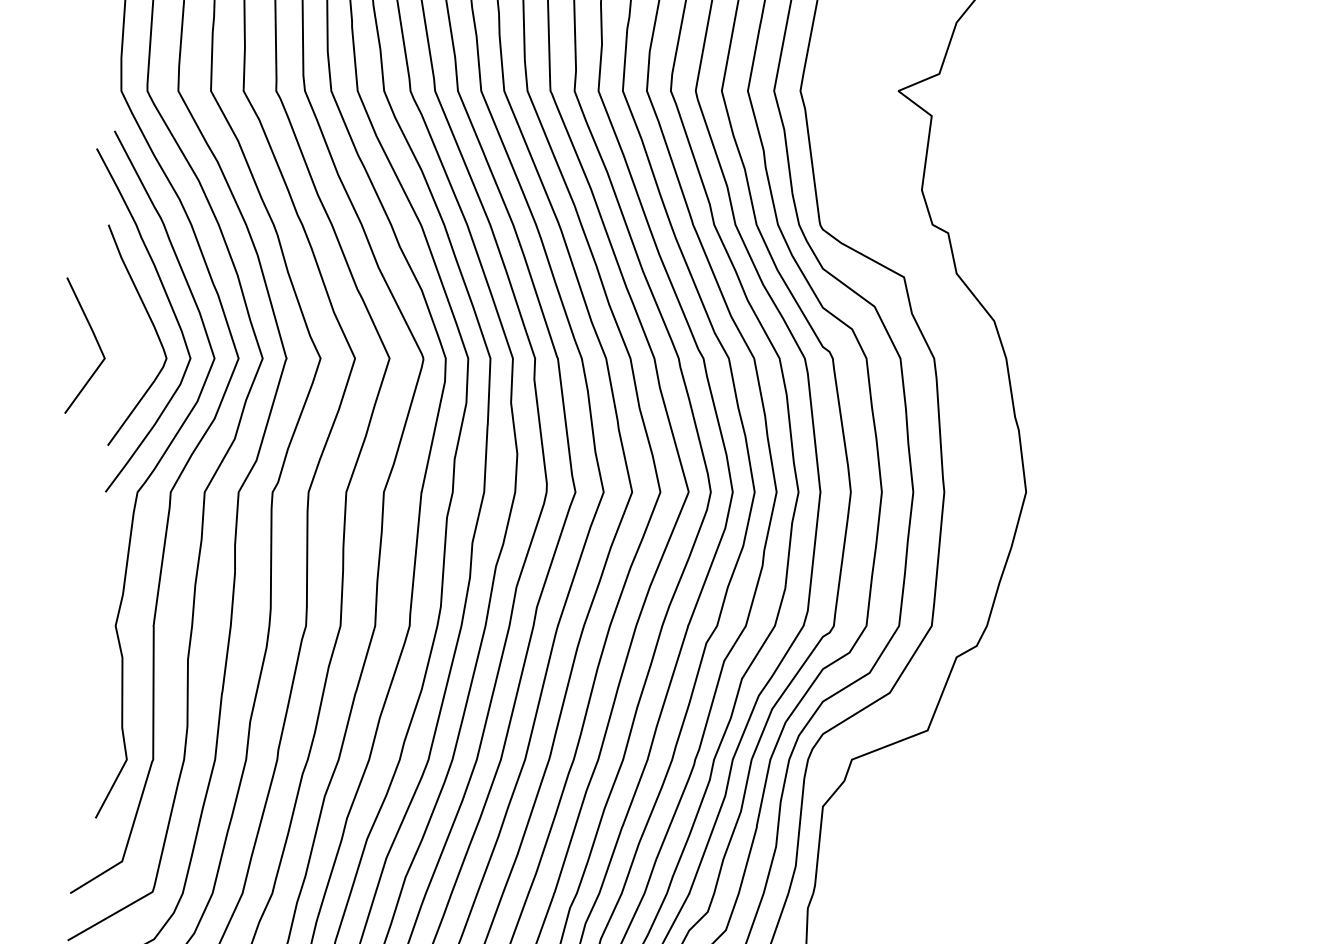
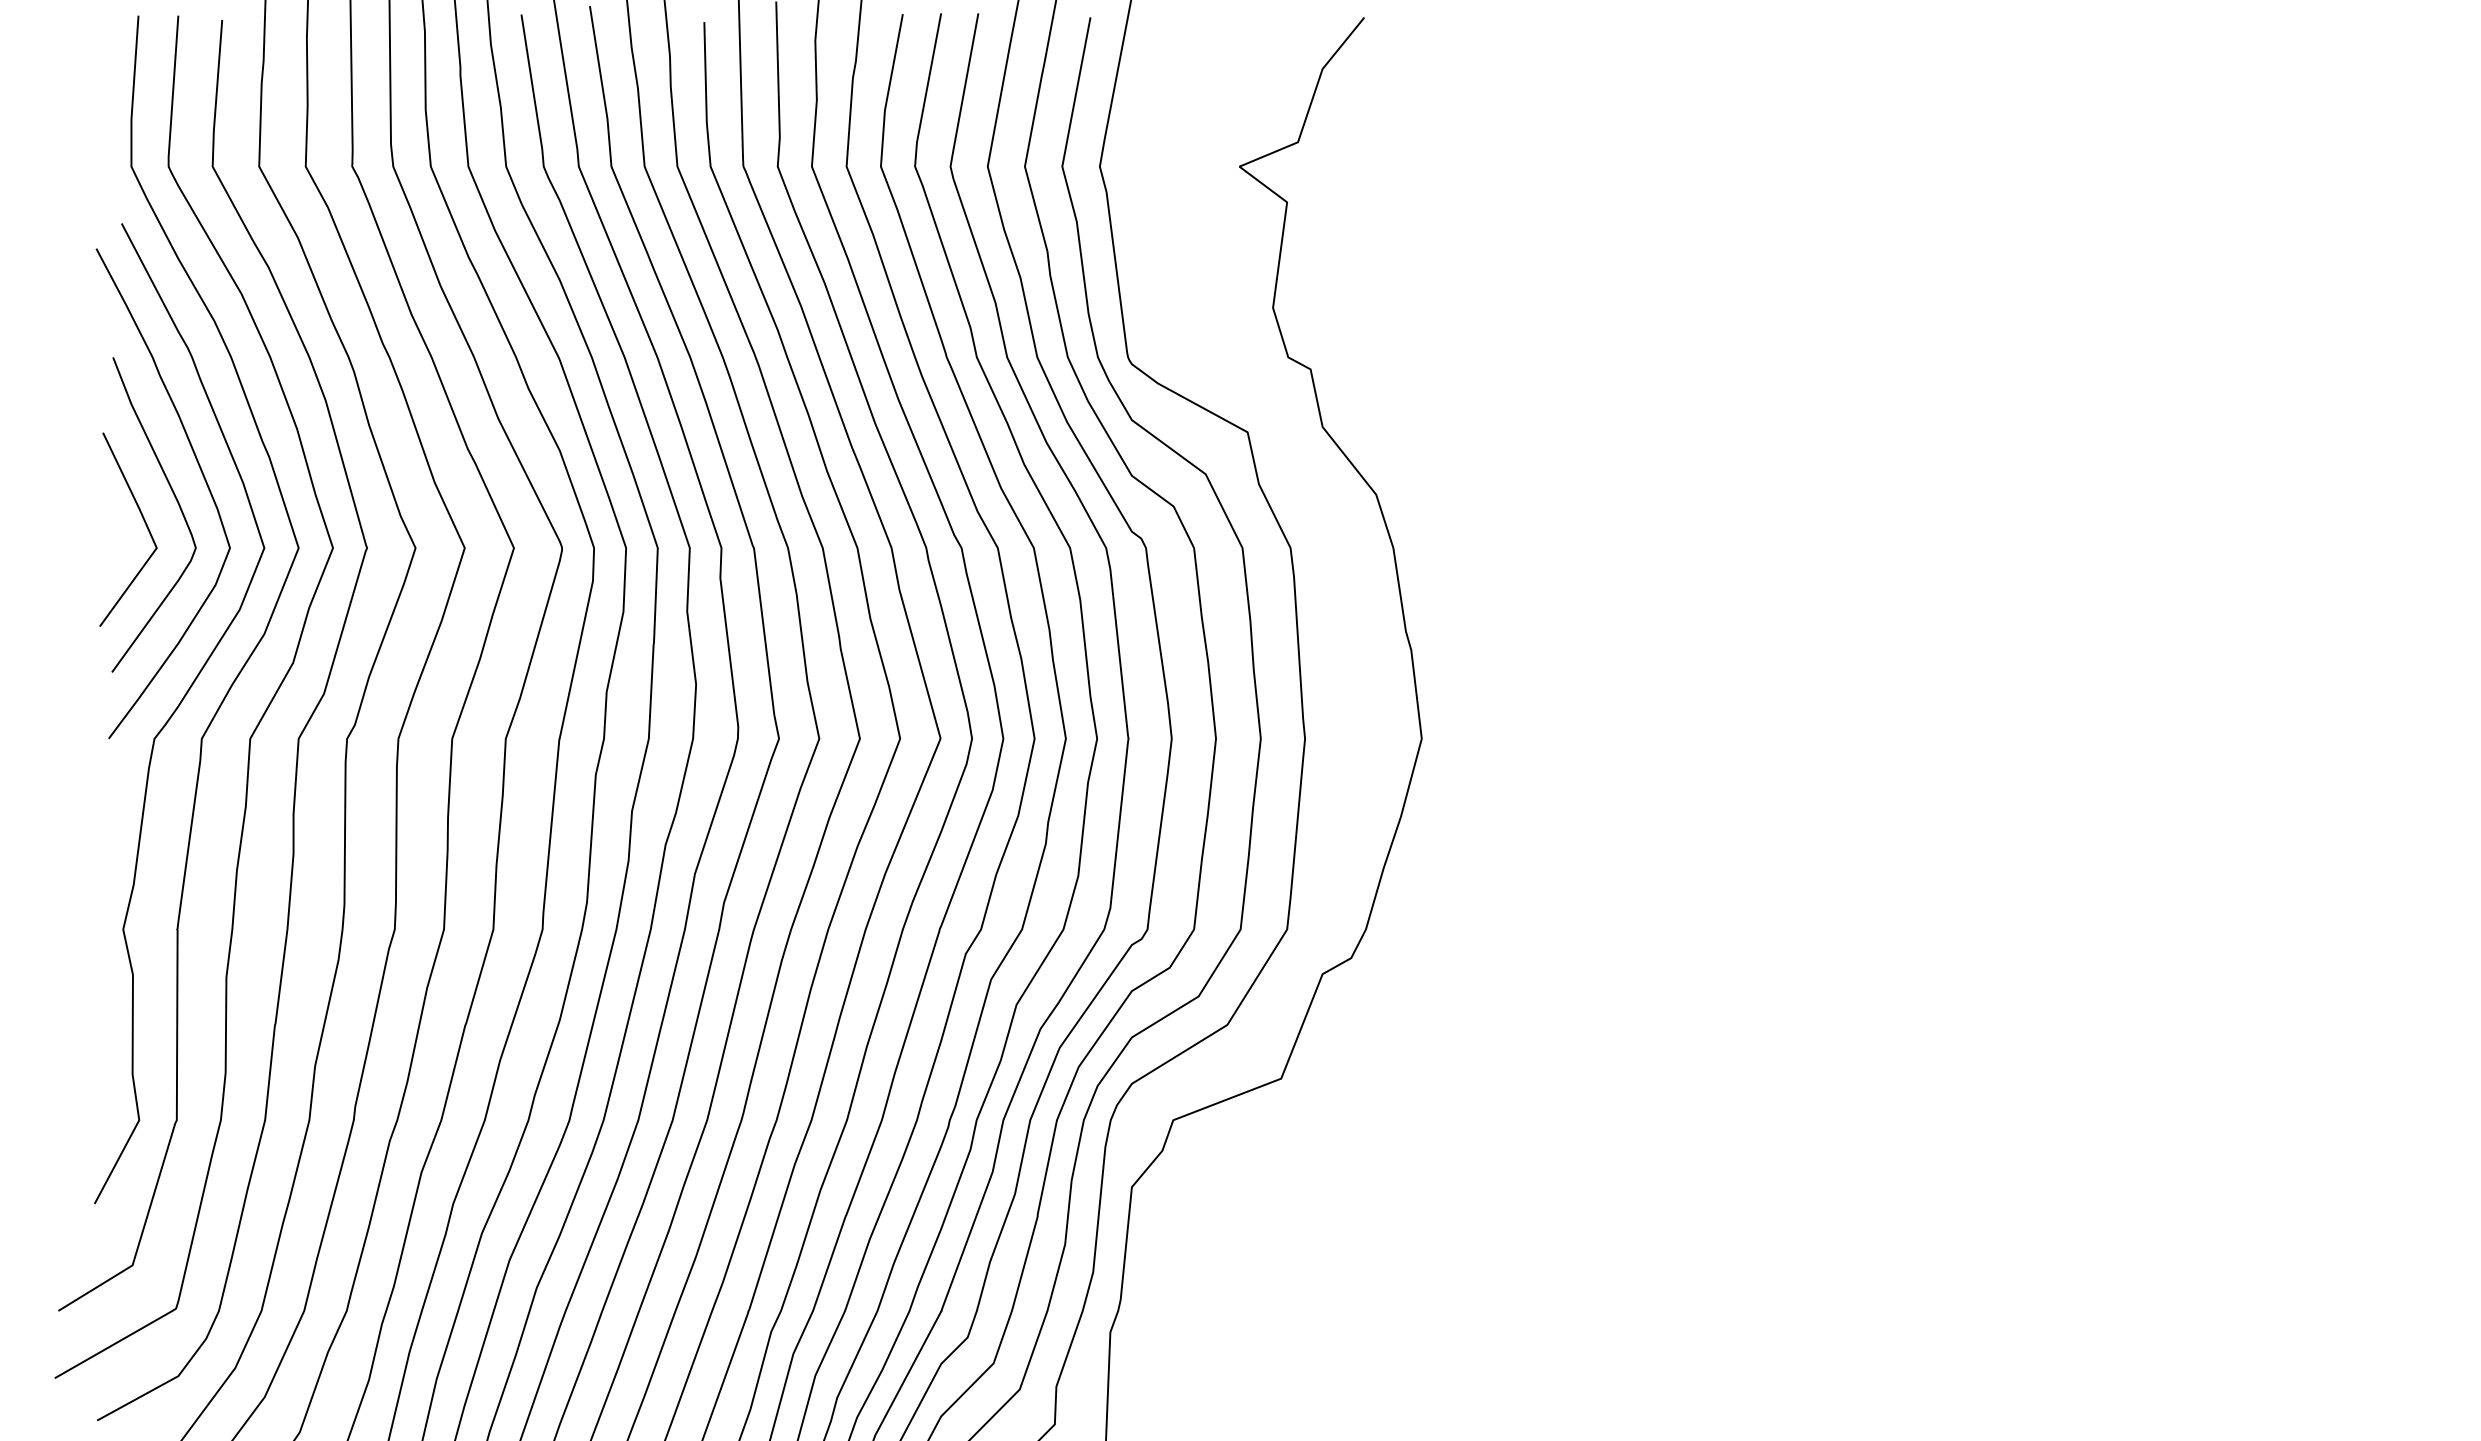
line: (96, 341) -> (144, 523), moved

